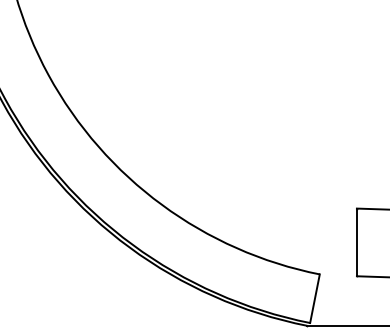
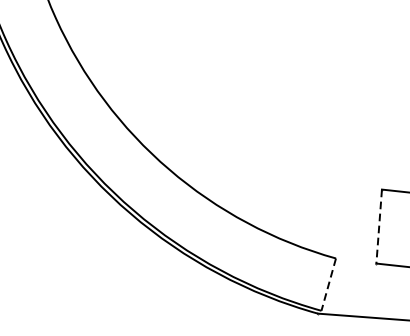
line: (356, 242) -> (378, 226), solid -> dashed
line: (314, 298) -> (328, 284), solid -> dashed

